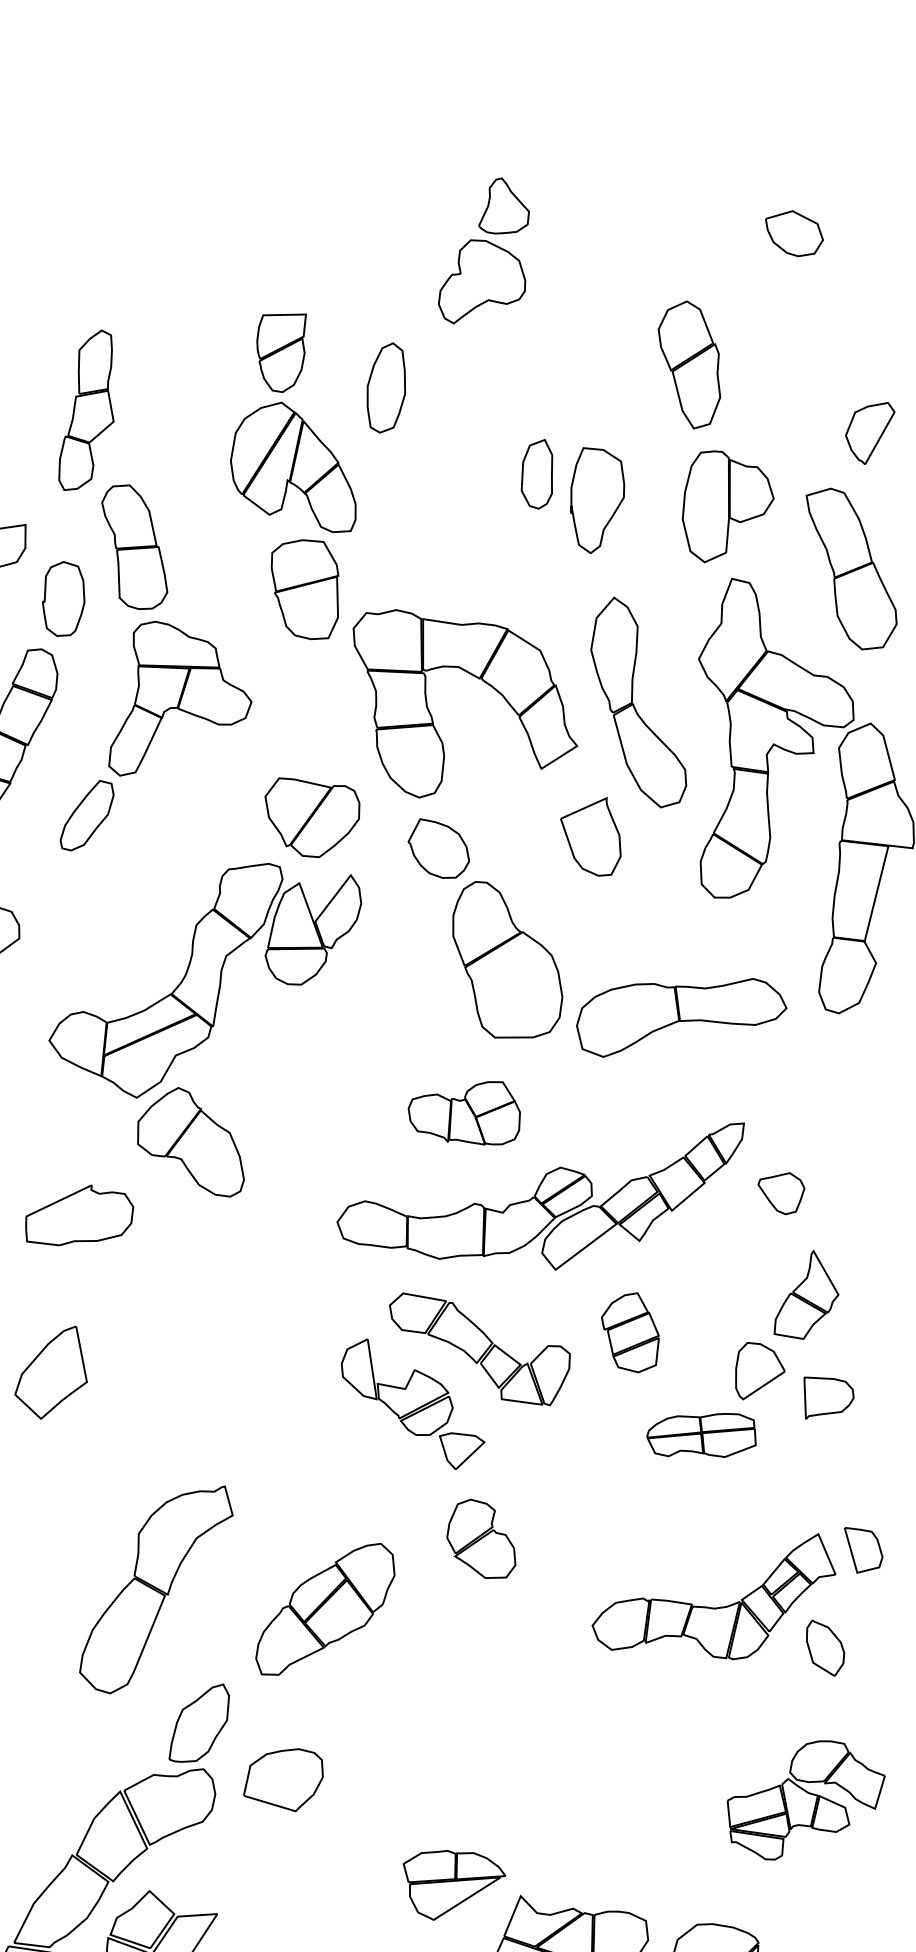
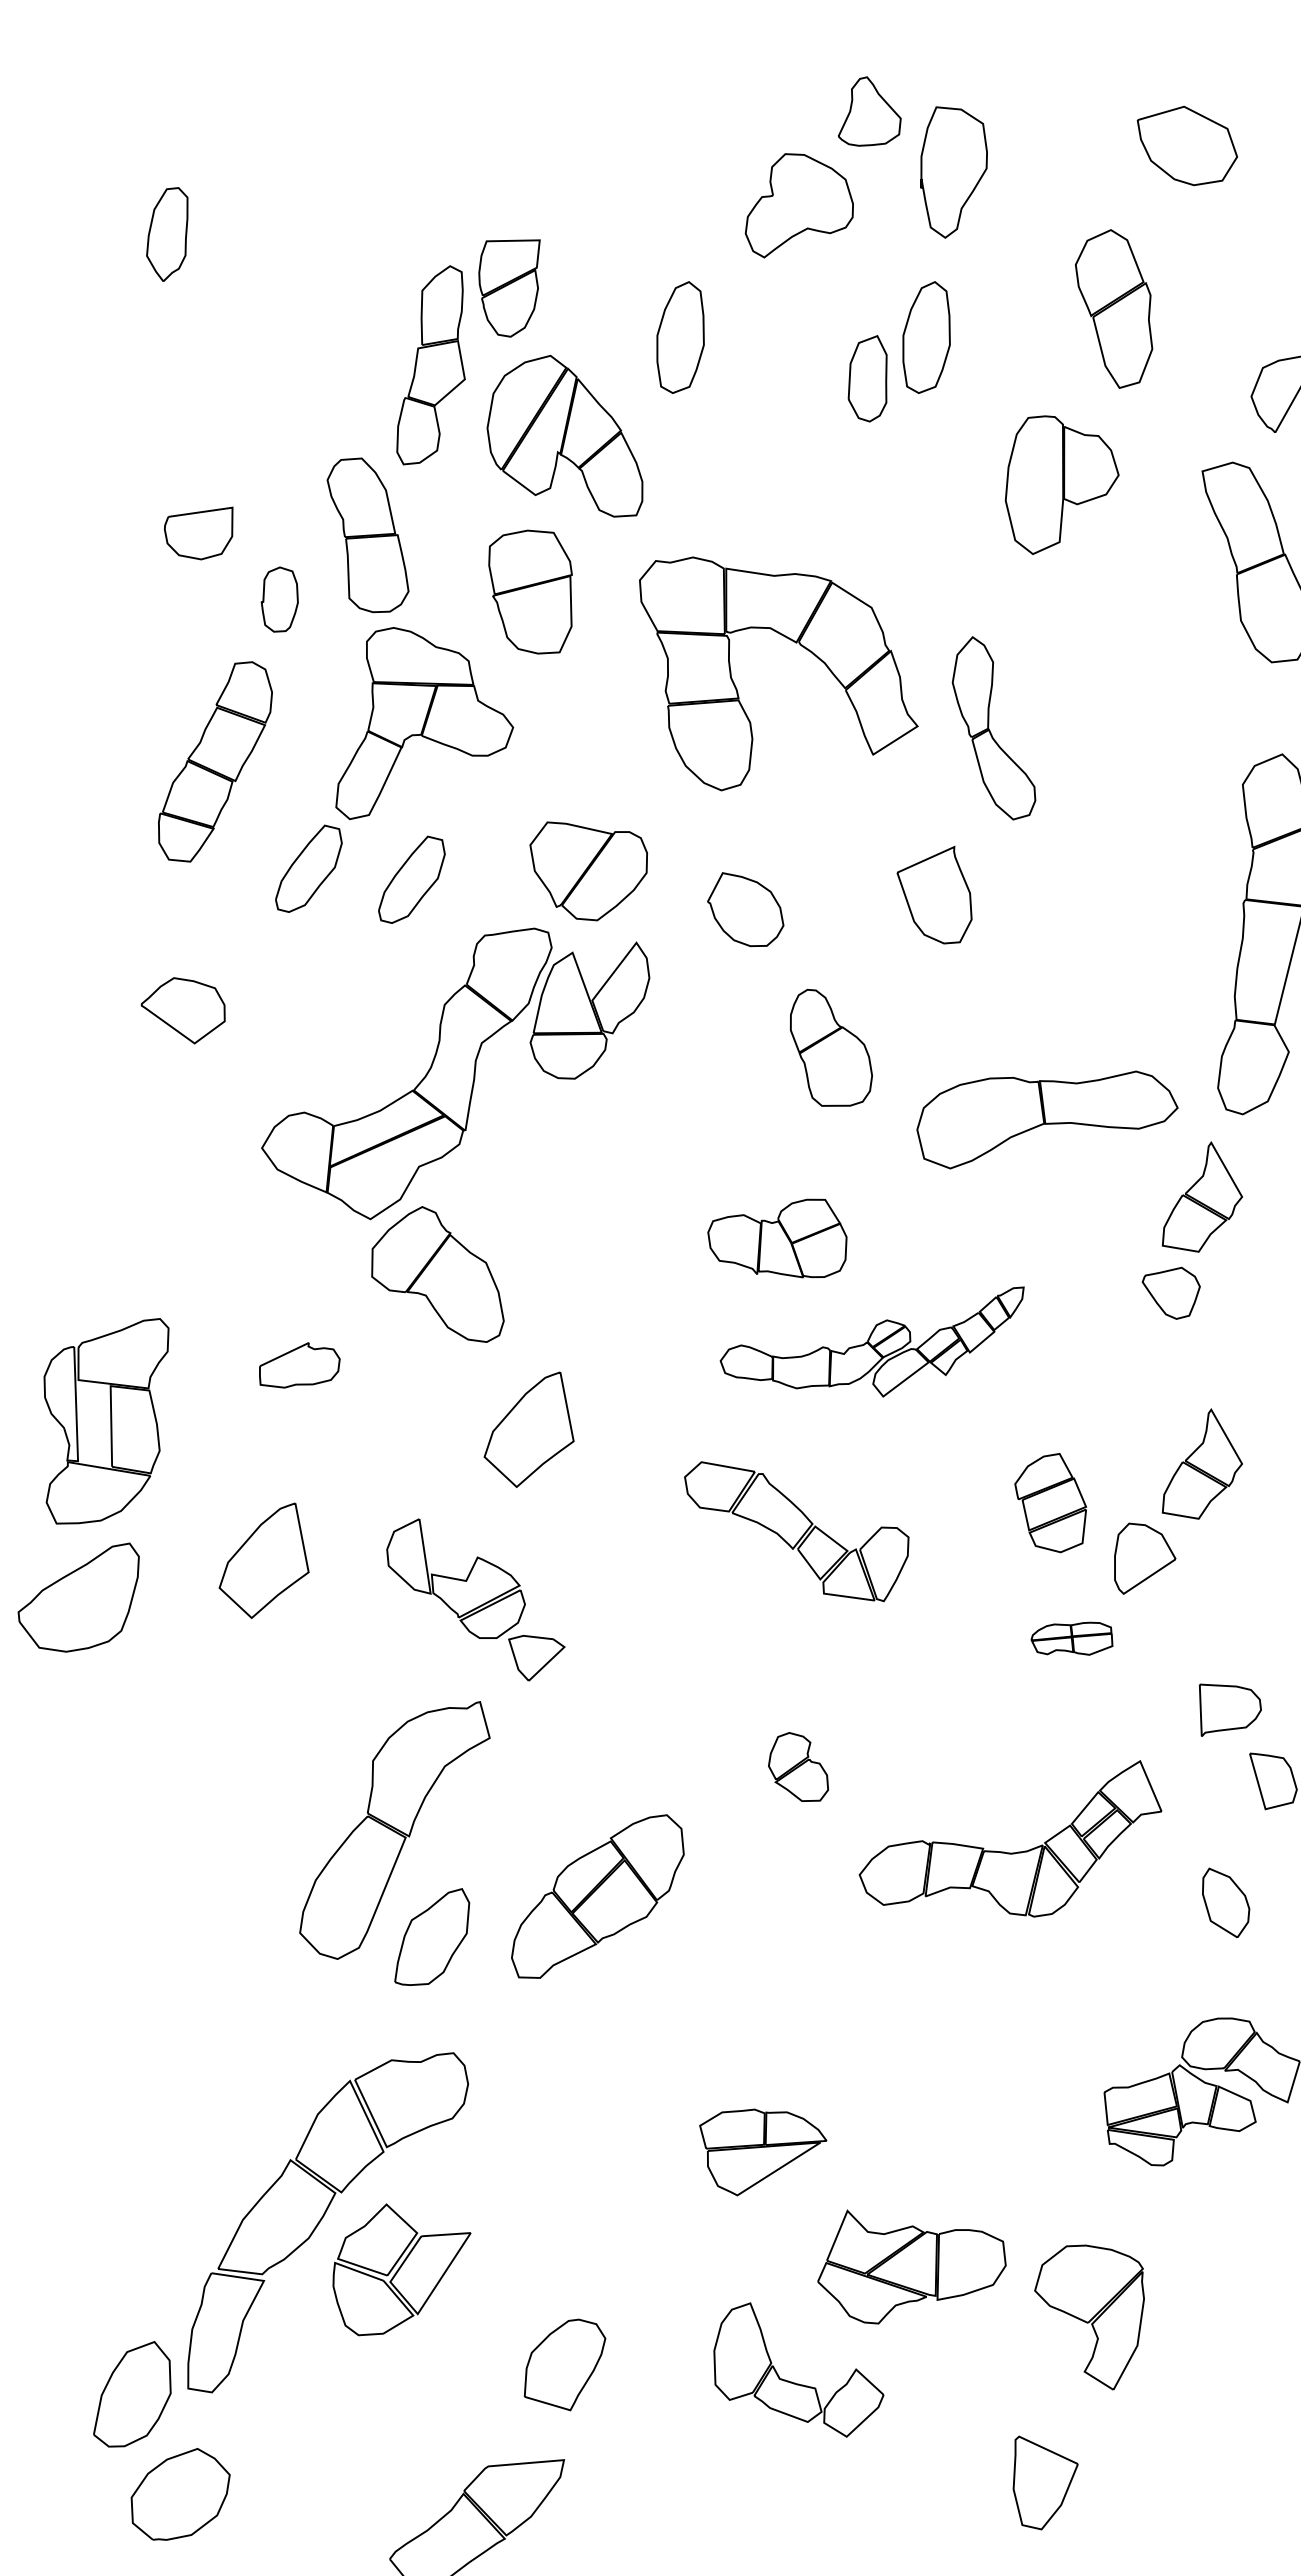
part: (503, 205) -> (869, 111), moved
part: (794, 233) -> (1187, 145), size x1.4
part: (281, 353) -> (509, 288), moved
part: (689, 364) -> (1114, 308), moved
part: (584, 387) -> (926, 337), added
part: (85, 410) -> (430, 365), moved
part: (536, 474) -> (867, 378), moved
part: (597, 500) -> (953, 172), moved
part: (727, 506) -> (1061, 484), moved
part: (304, 589) -> (530, 591), moved
part: (63, 598) -> (279, 599), size x0.7
part: (478, 679) -> (795, 643), moved
part: (638, 702) -> (993, 728), size x0.7
part: (775, 738) -> (1164, 772), removed
part: (169, 824) -> (411, 879), added
part: (507, 959) -> (831, 1047), size x0.6
part: (805, 1079) -> (1201, 1196), added
part: (780, 1193) -> (1170, 1292), moved
part: (540, 1196) -> (871, 1341), size x0.6
part: (79, 1215) -> (299, 1365), size x0.6
part: (263, 1267) -> (528, 1429), added
part: (630, 1333) -> (1050, 1503), moved
part: (829, 1397) -> (1230, 1709), moved
part: (412, 1403) -> (475, 1599), moved
part: (701, 1435) -> (1071, 1638), size x0.6
part: (481, 1538) -> (798, 1766), size x0.7
part: (713, 1607) -> (1010, 1852), moved
part: (325, 1609) -> (597, 1896), moved
part: (199, 1722) -> (432, 1936), moved
part: (283, 1779) -> (552, 2066), removed
part: (454, 1885) -> (763, 2152), moved

